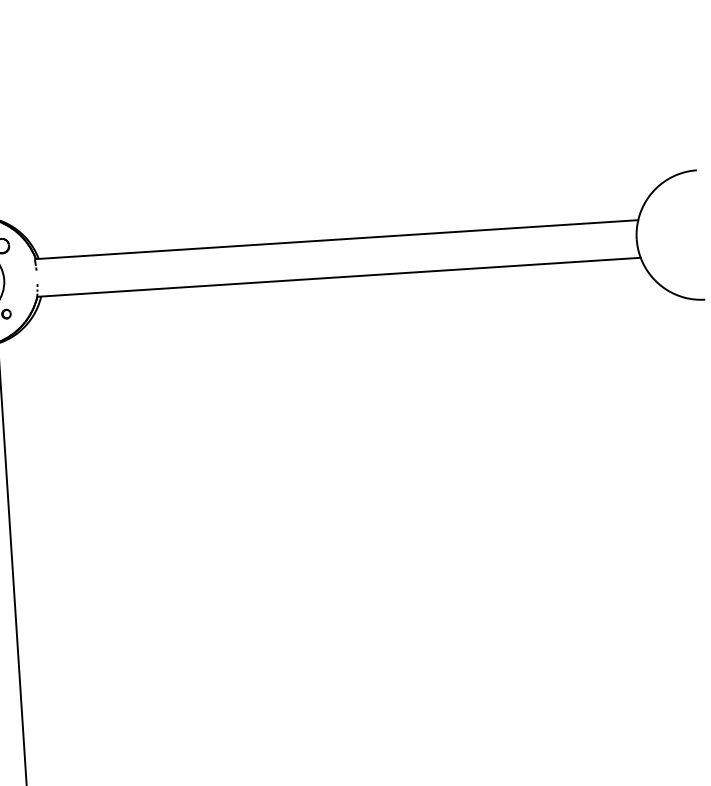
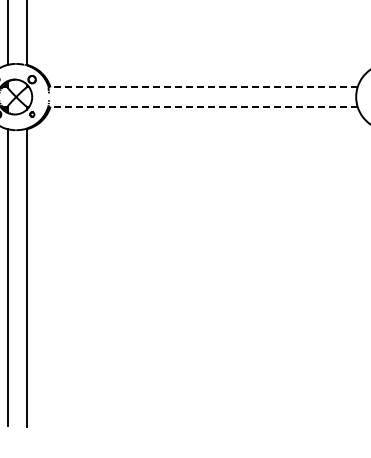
line: (335, 239) -> (202, 87), solid -> dashed
line: (339, 276) -> (203, 106), solid -> dashed

